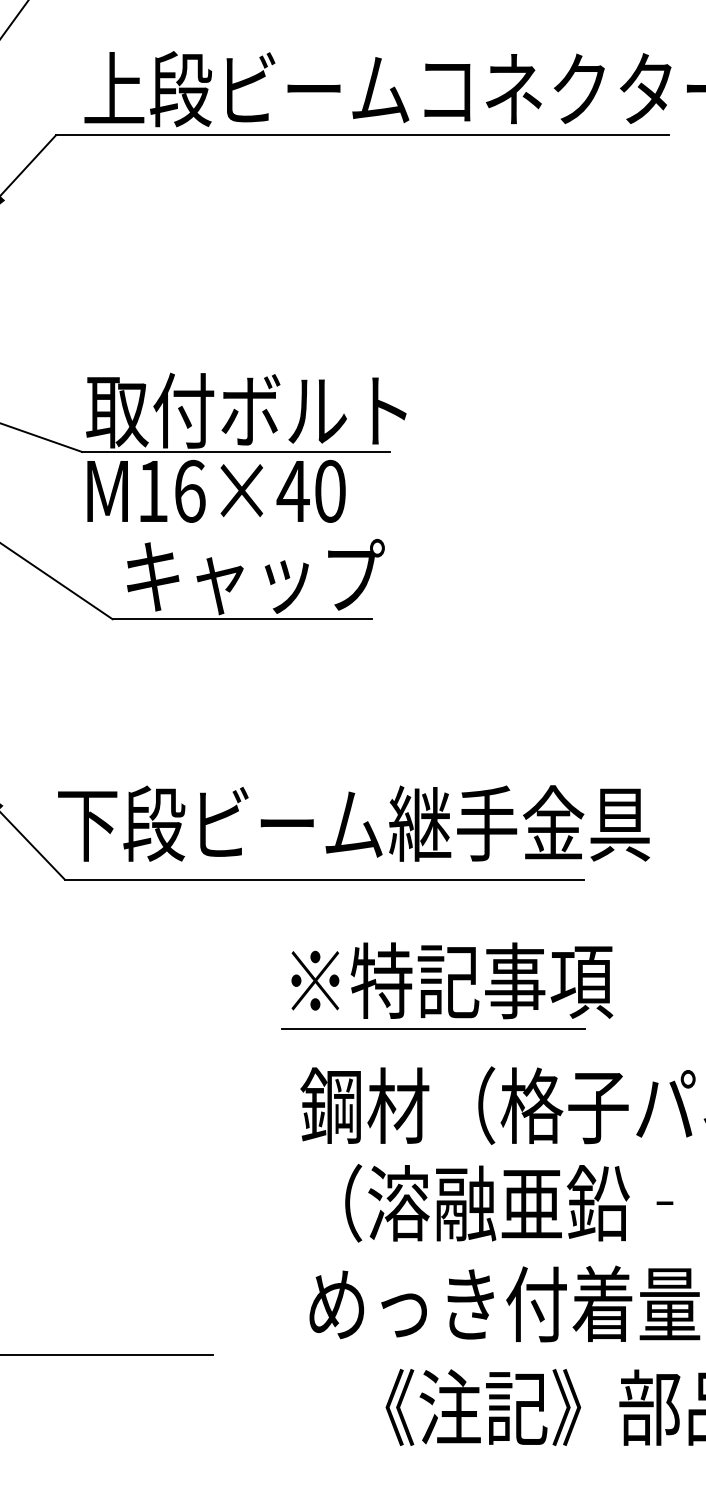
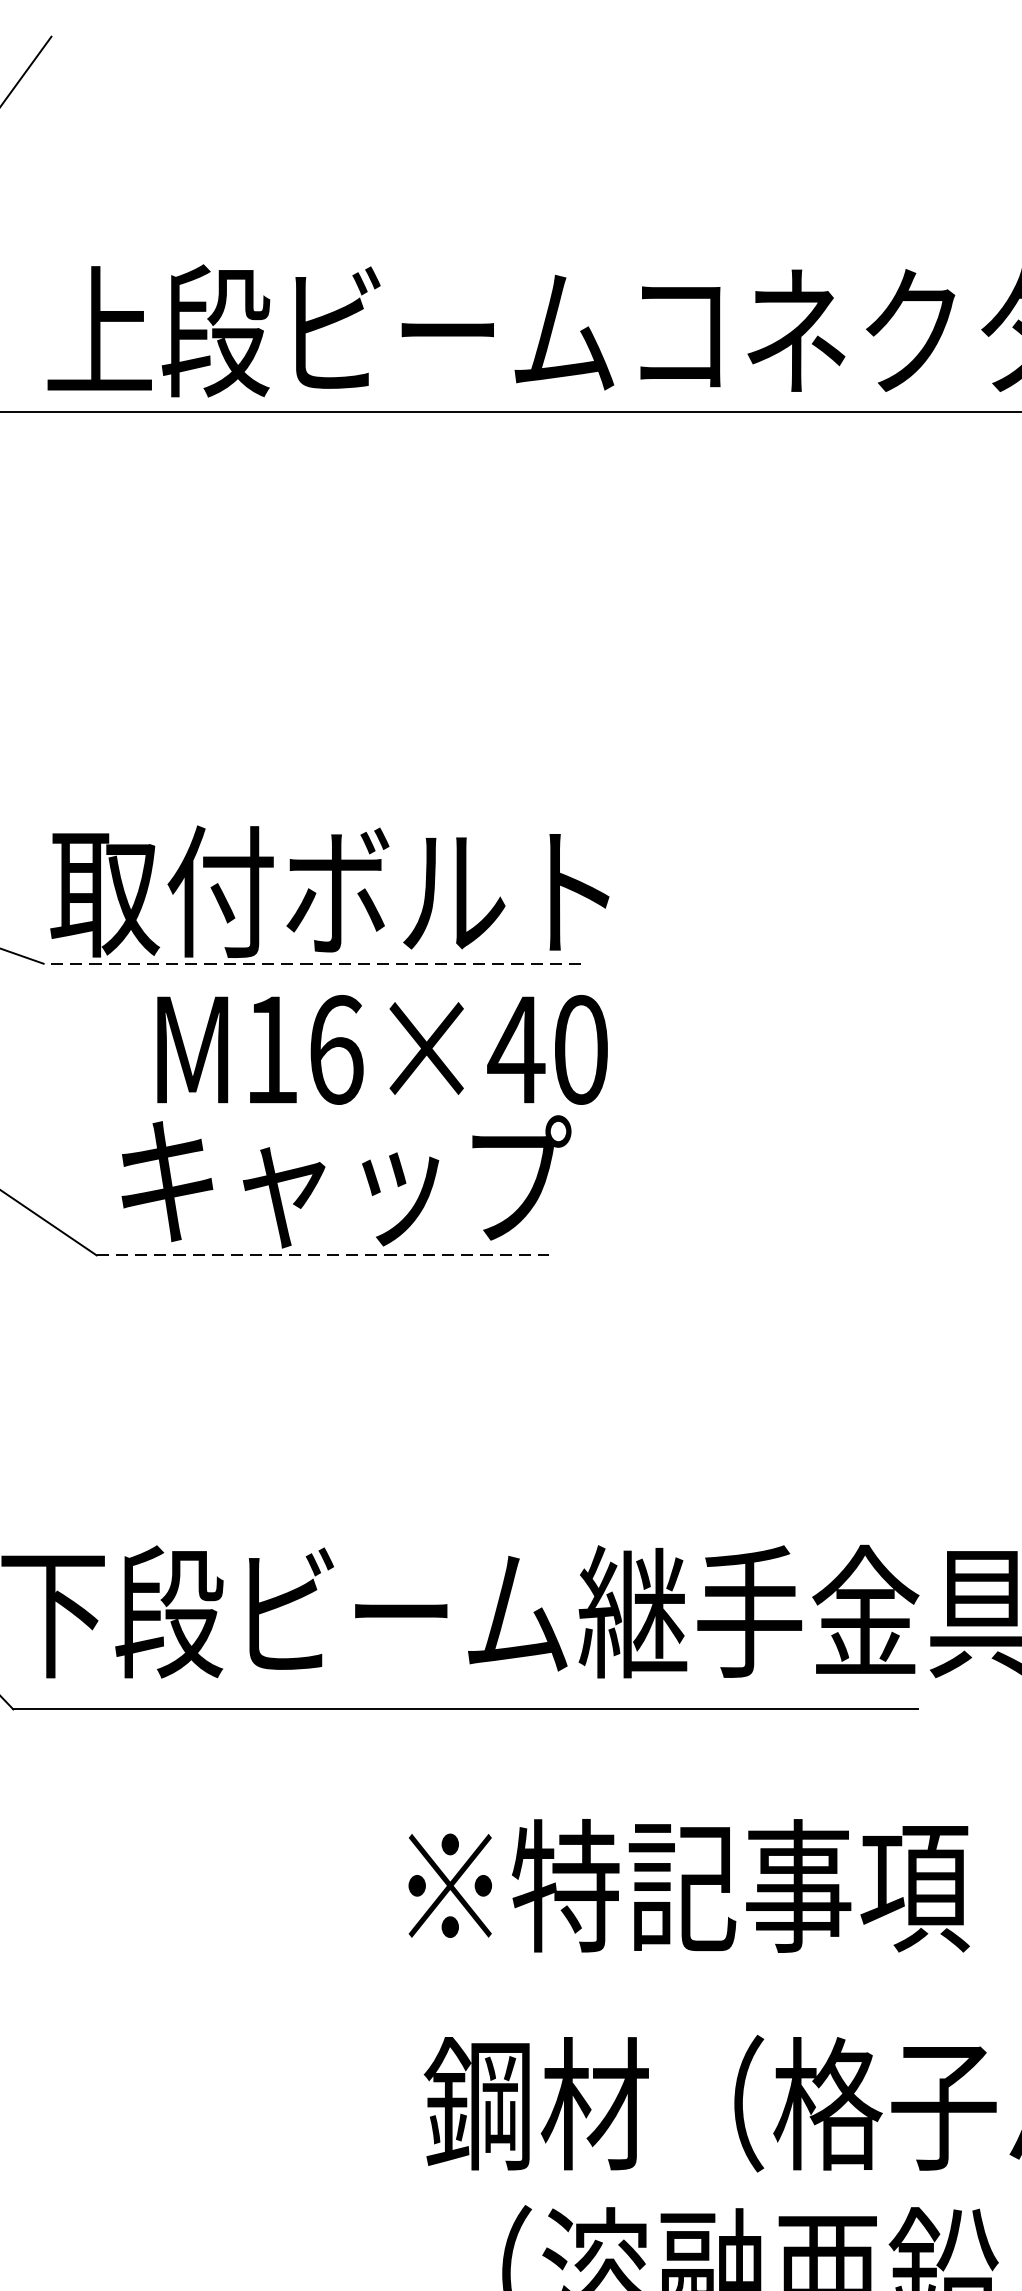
line: (235, 452) -> (310, 964), solid -> dashed
text: (216, 491) -> (382, 1050), moved
line: (242, 619) -> (323, 1255), solid -> dashed
line: (433, 1029) -> (656, 1970), removed

